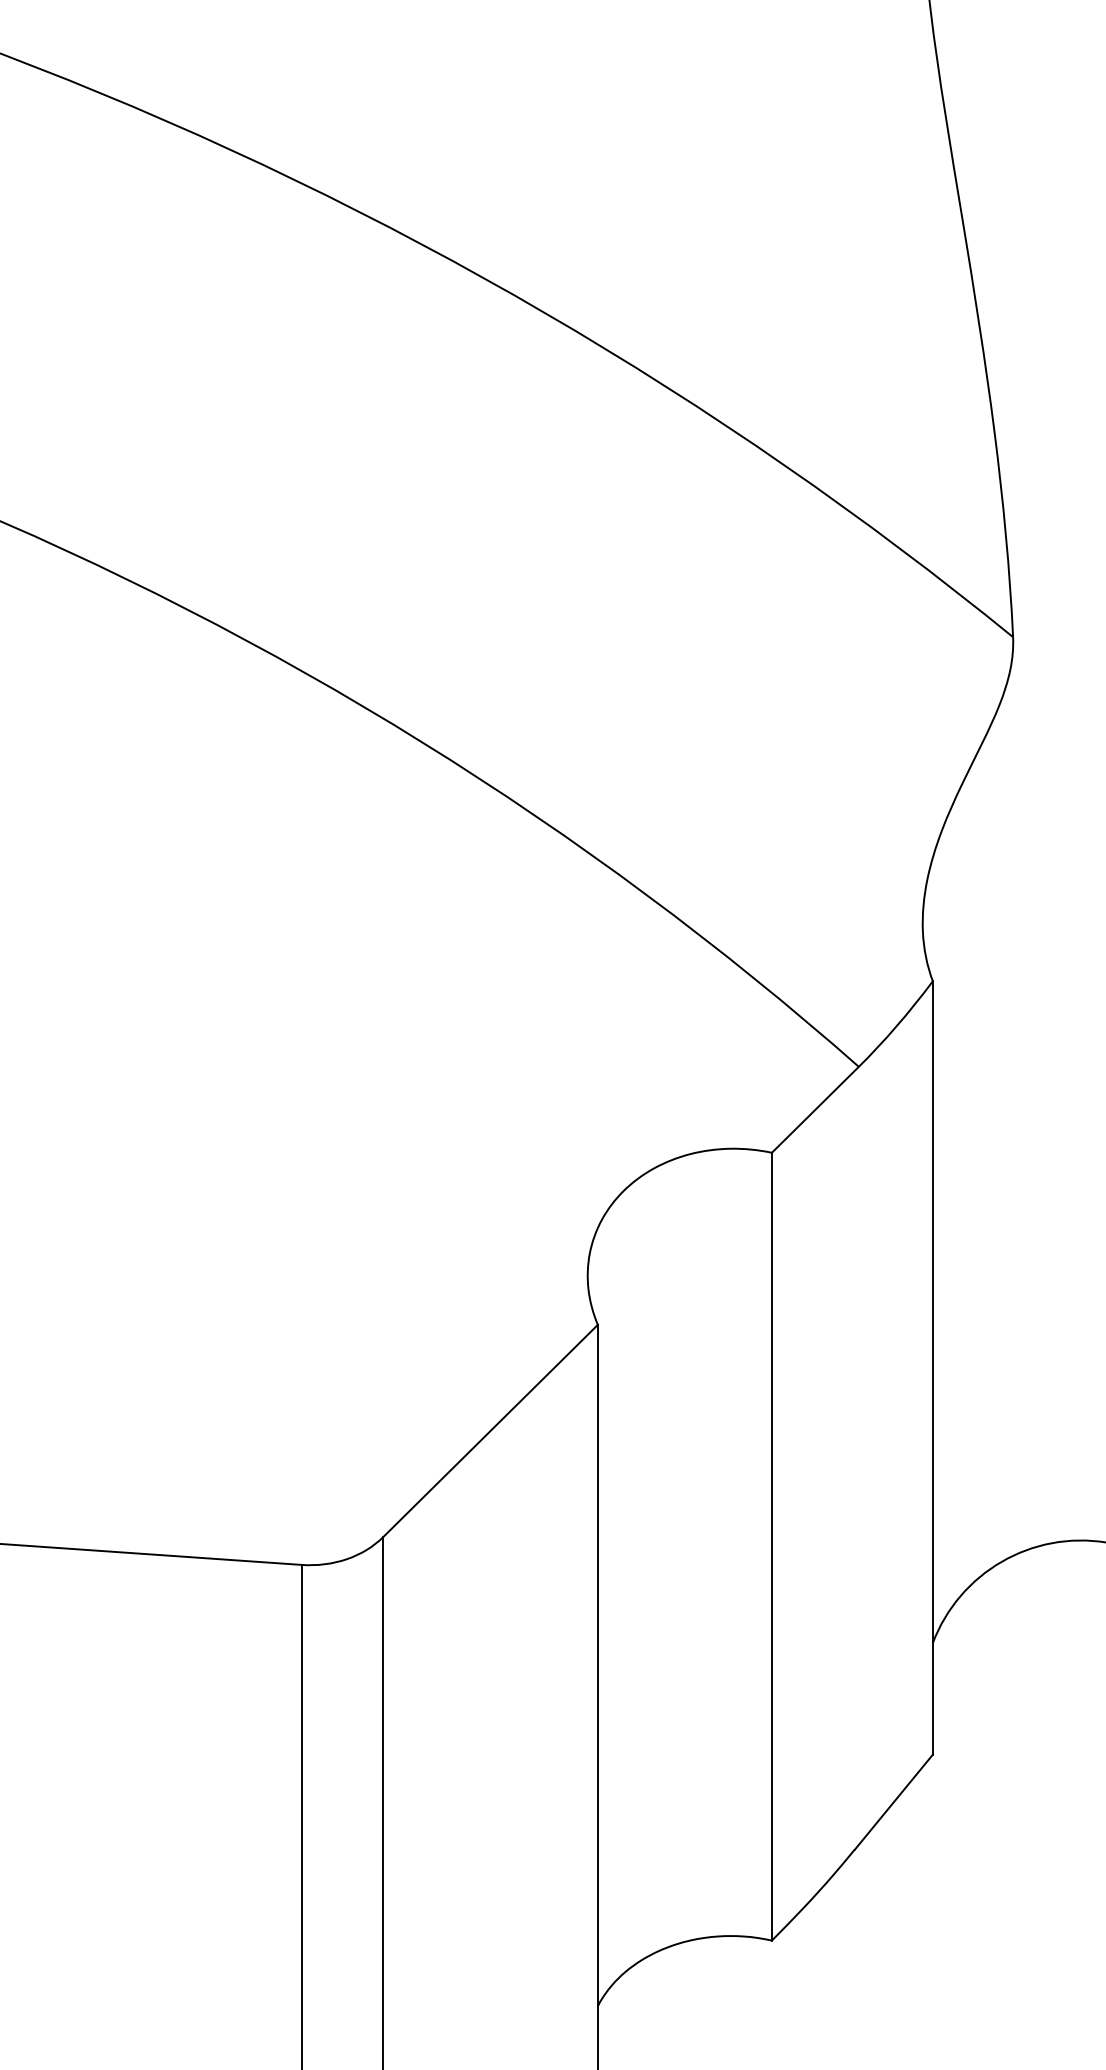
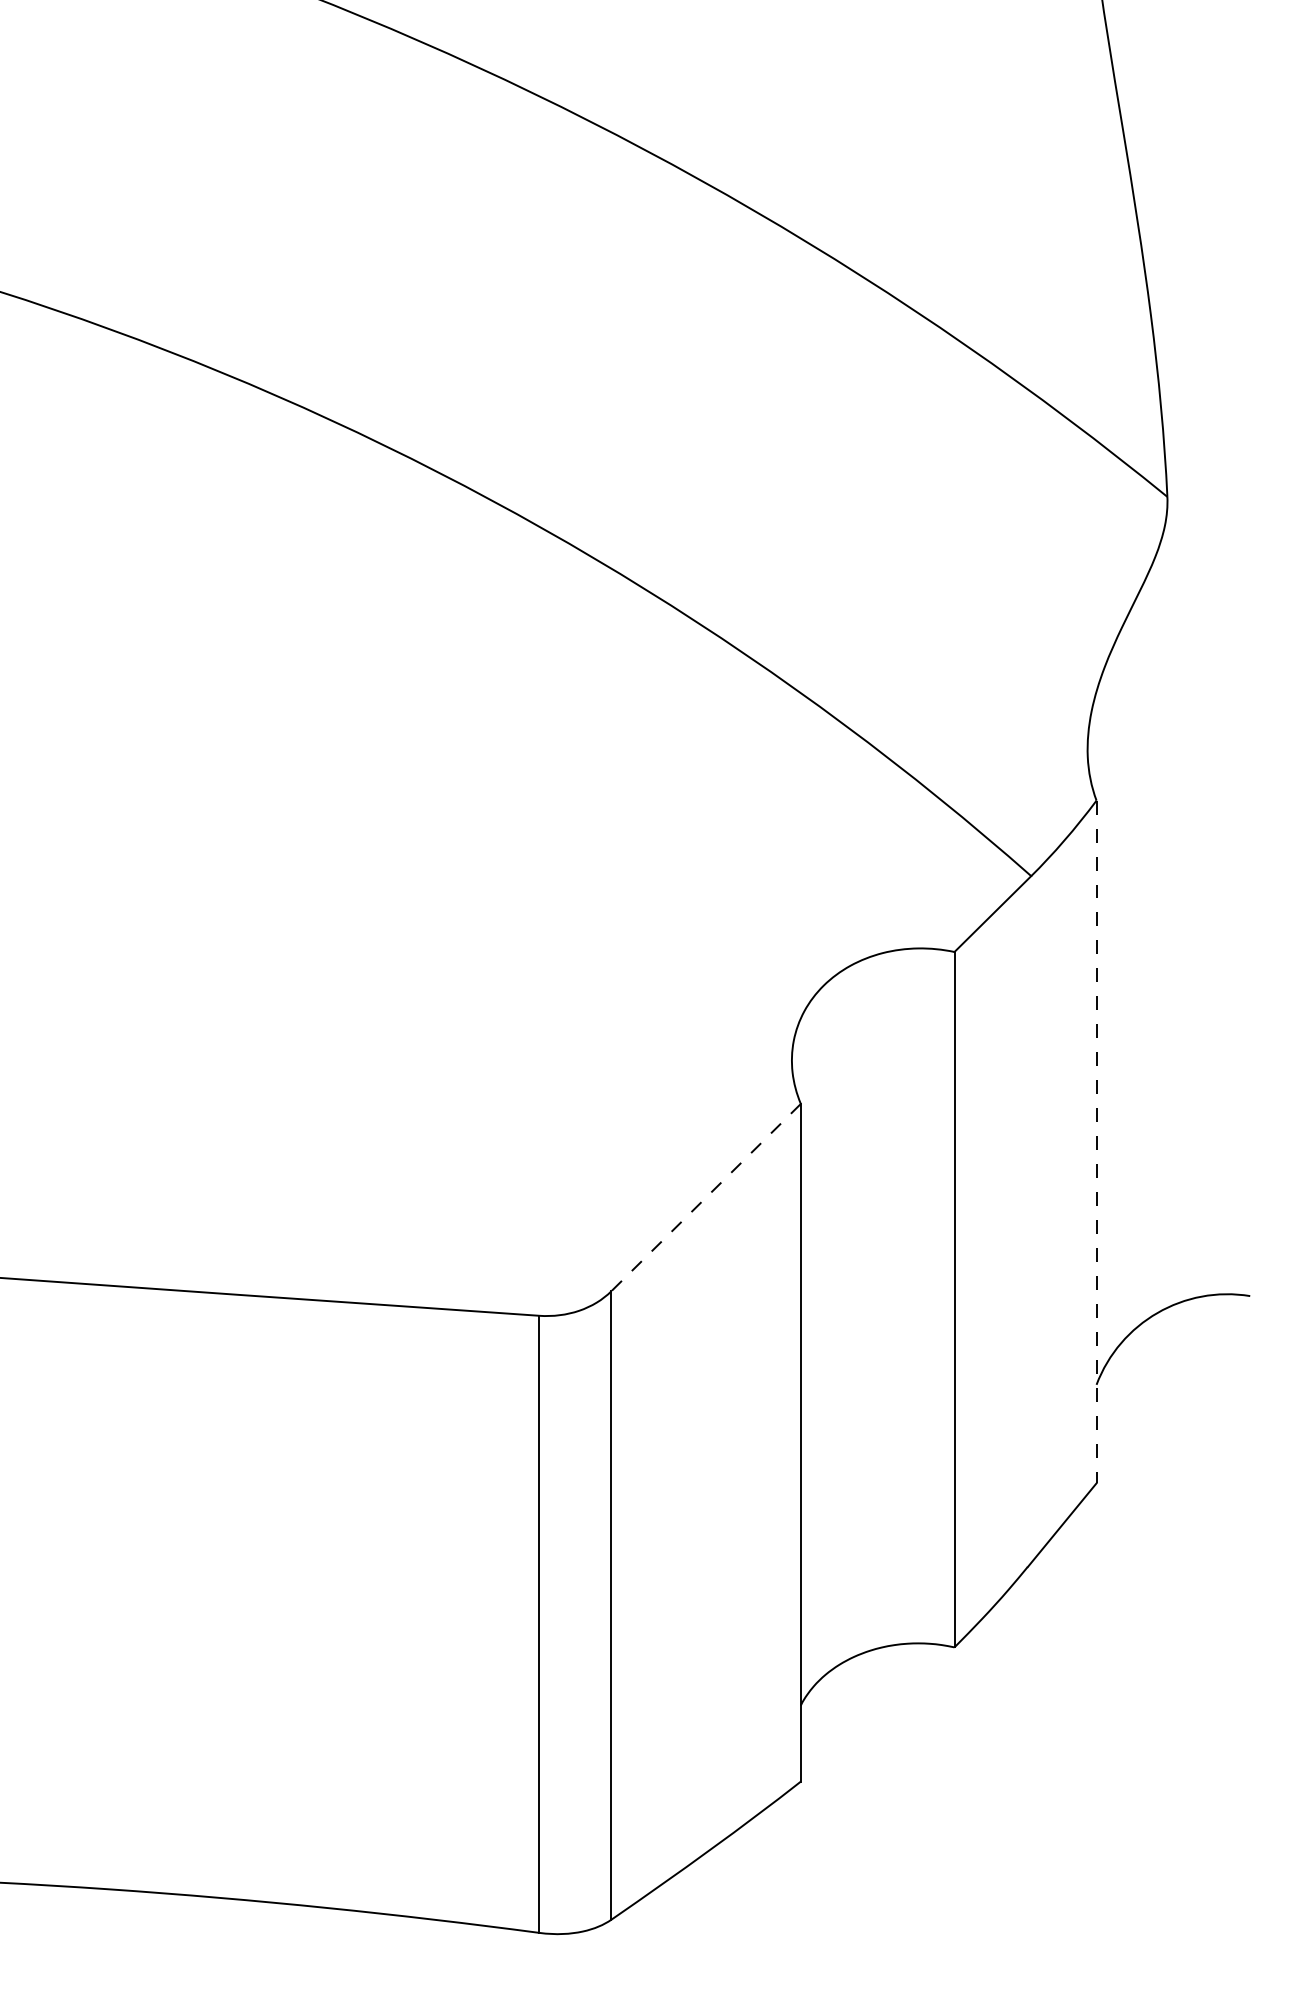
line: (932, 1368) -> (1096, 1142), solid -> dashed
line: (489, 1430) -> (705, 1197), solid -> dashed

